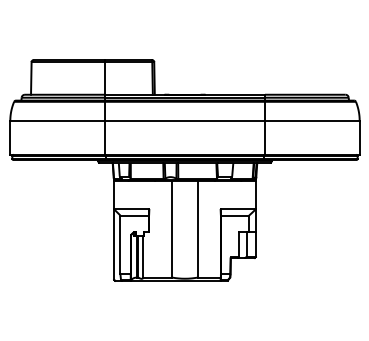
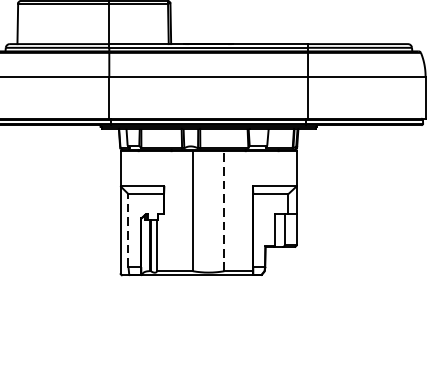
line: (197, 228) -> (224, 210), solid -> dashed
line: (120, 244) -> (128, 230), solid -> dashed

